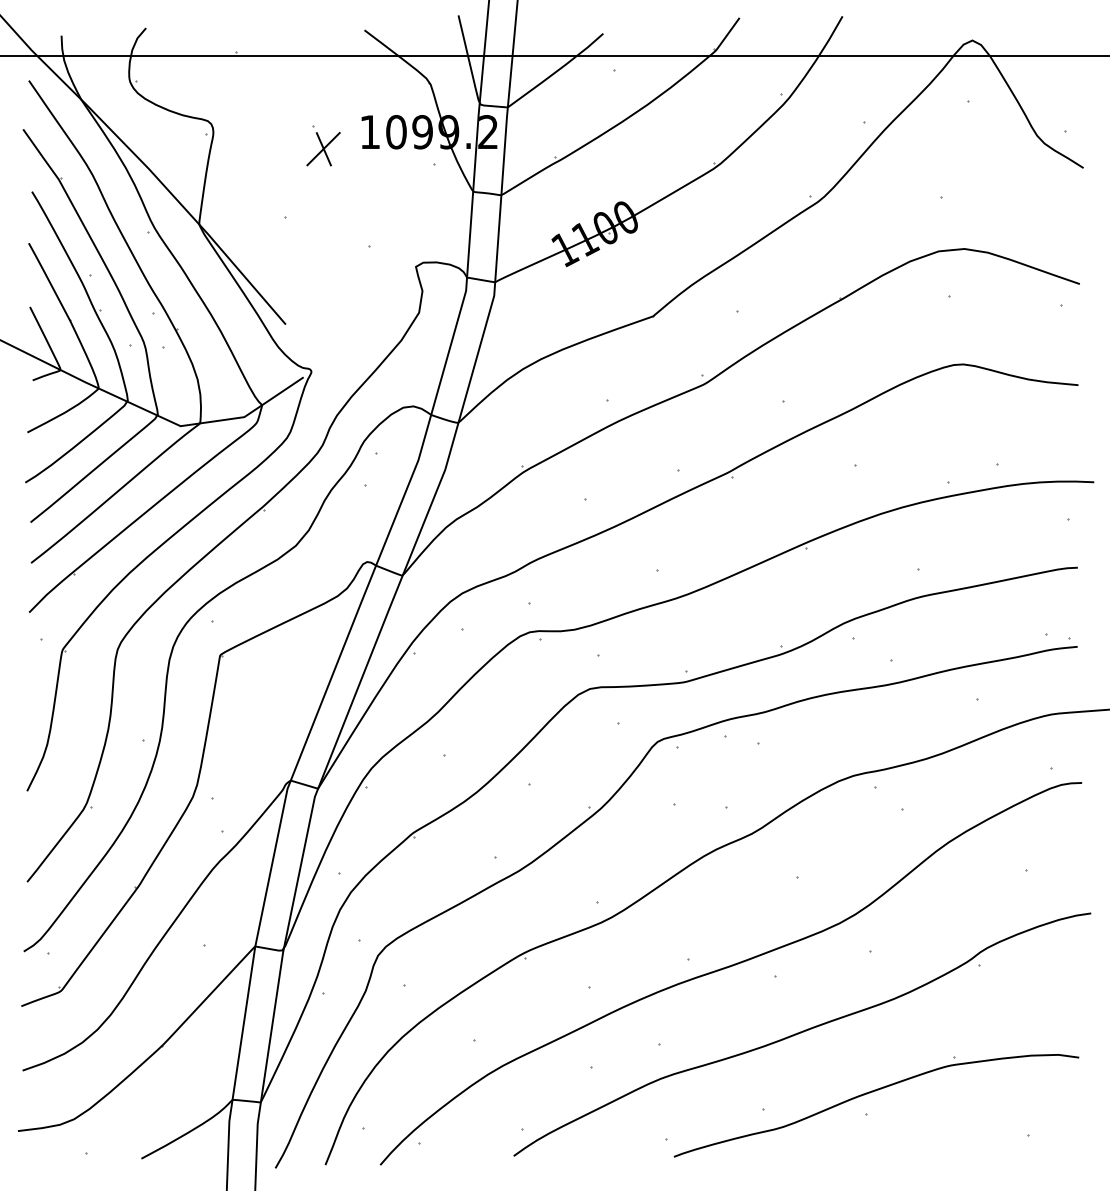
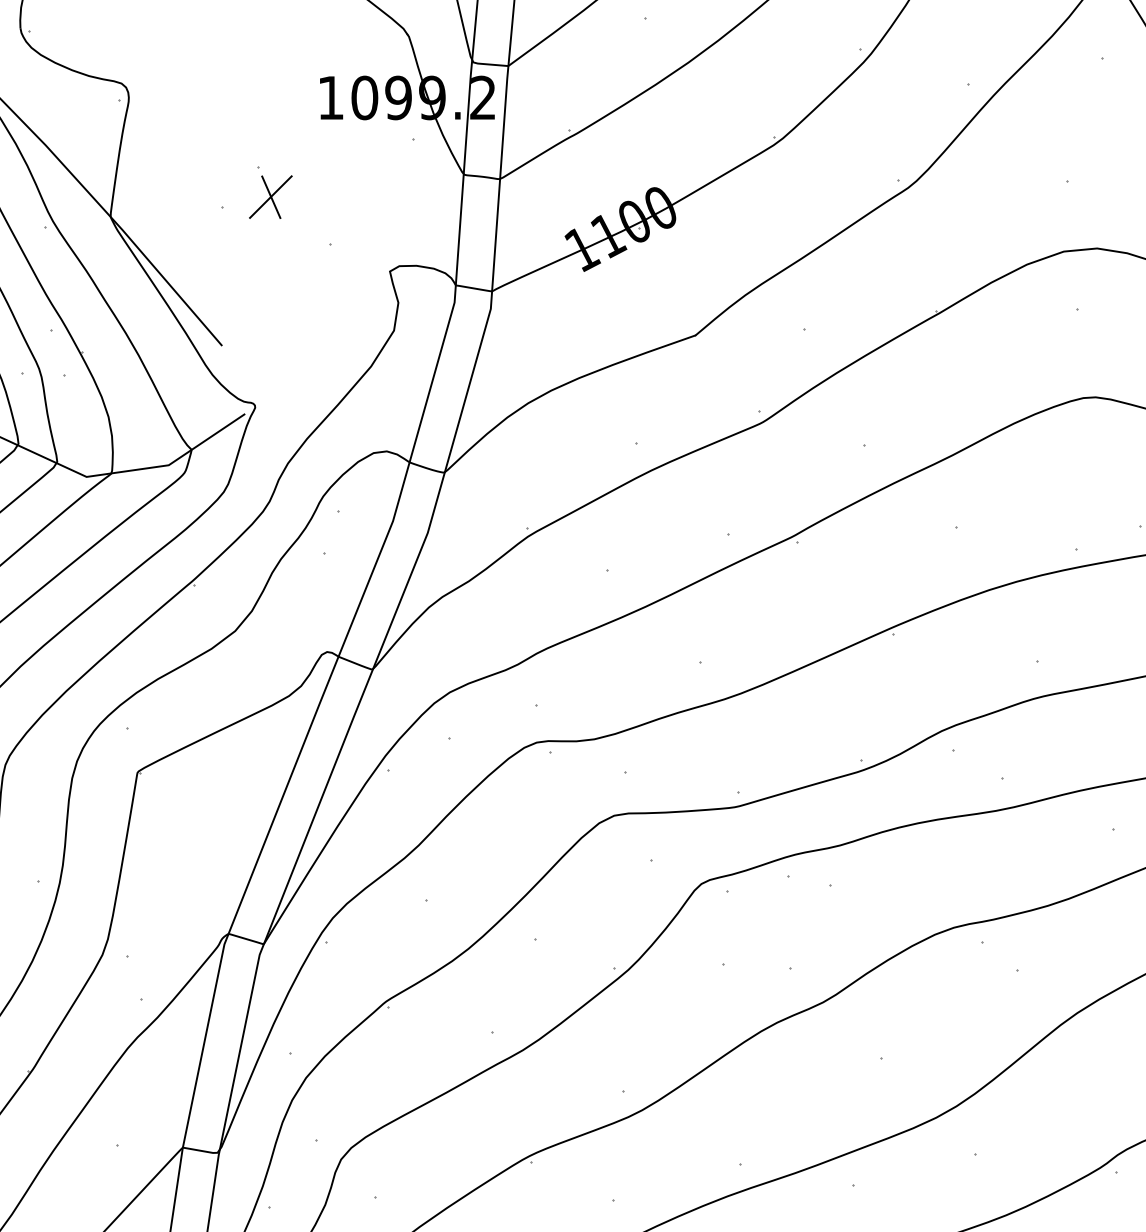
part: (323, 145) -> (270, 192), moved

